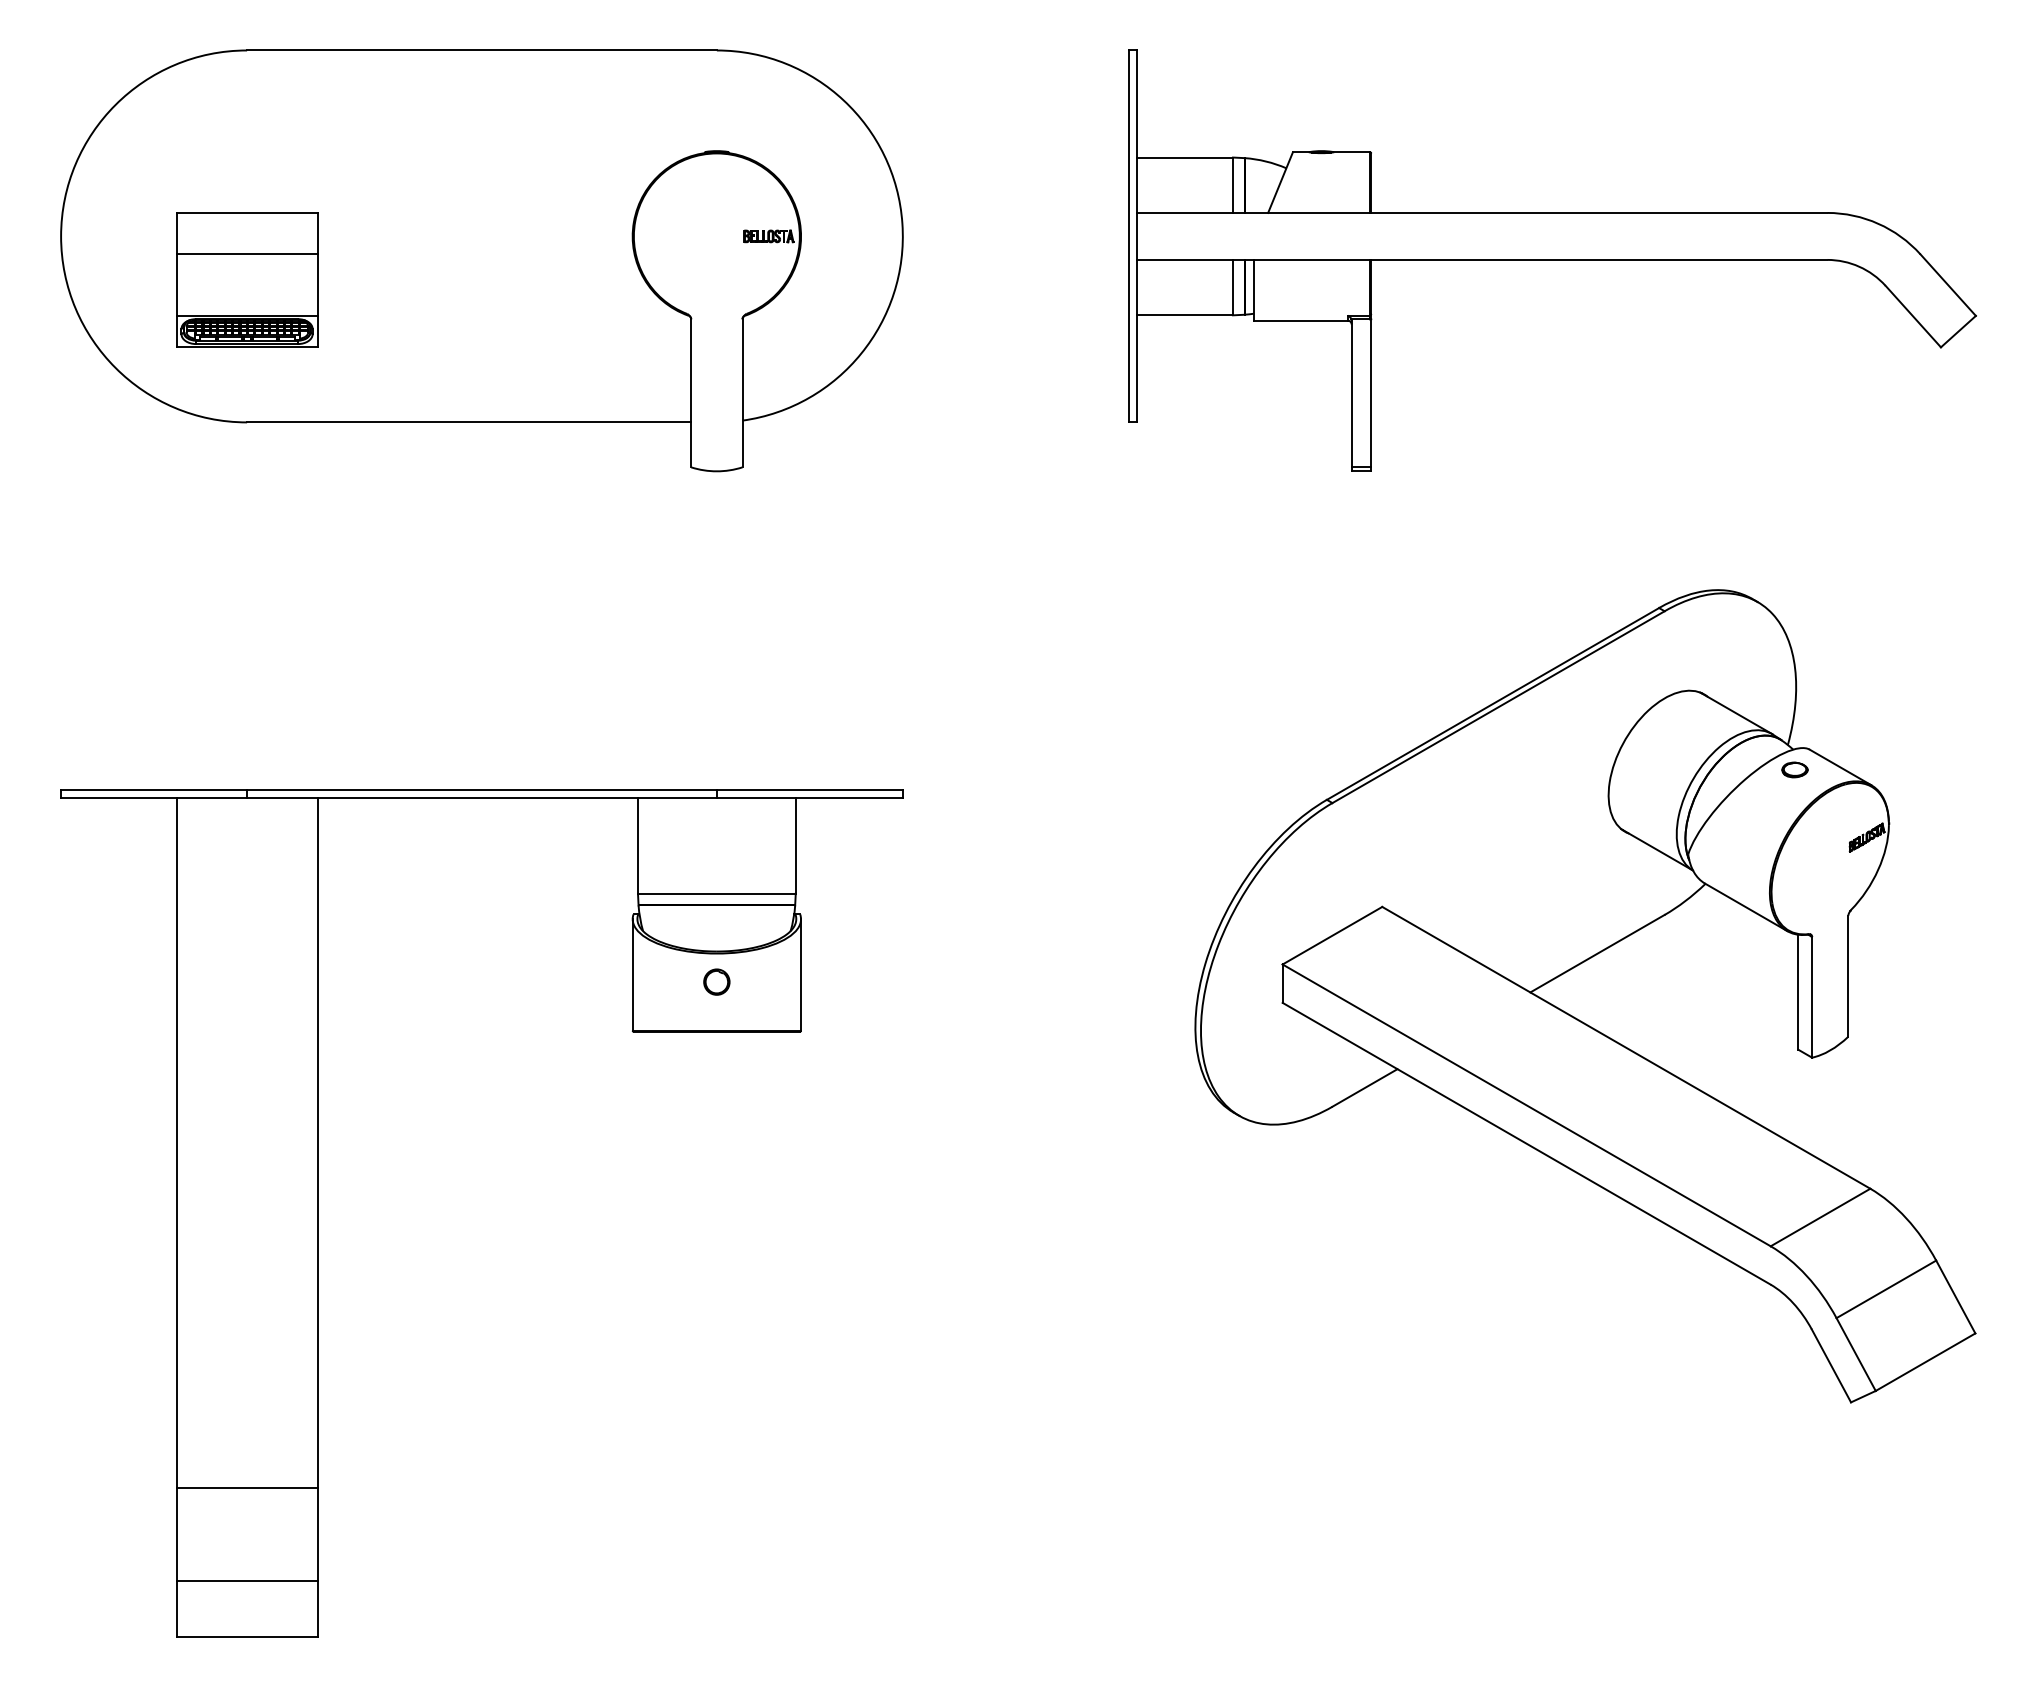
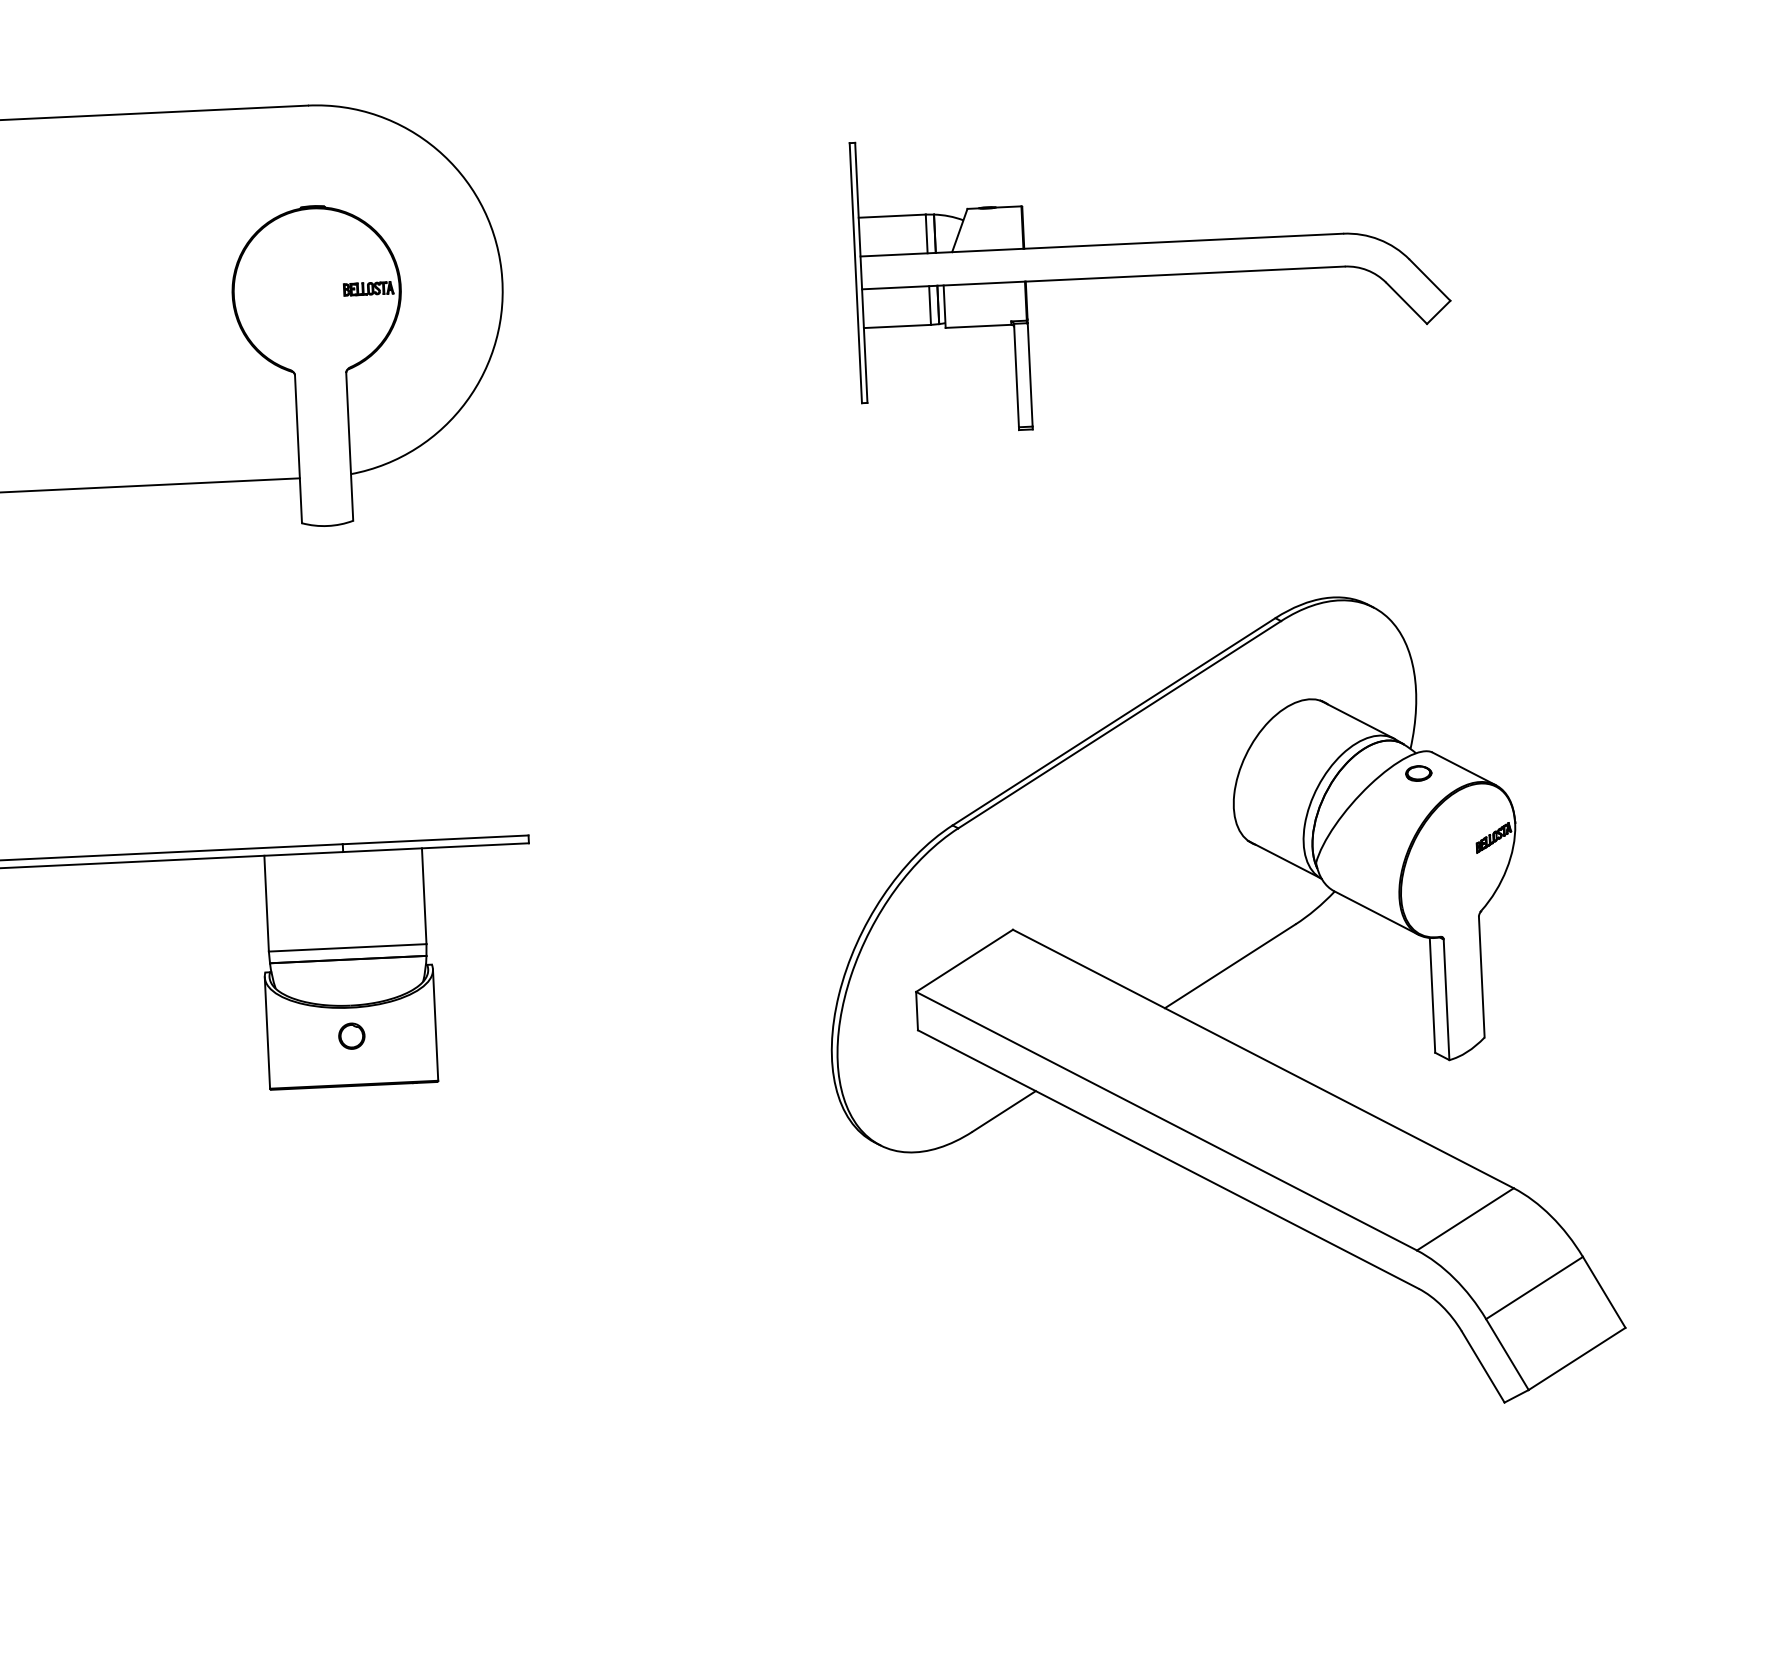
part: (1552, 260) -> (1152, 276), size x0.7

